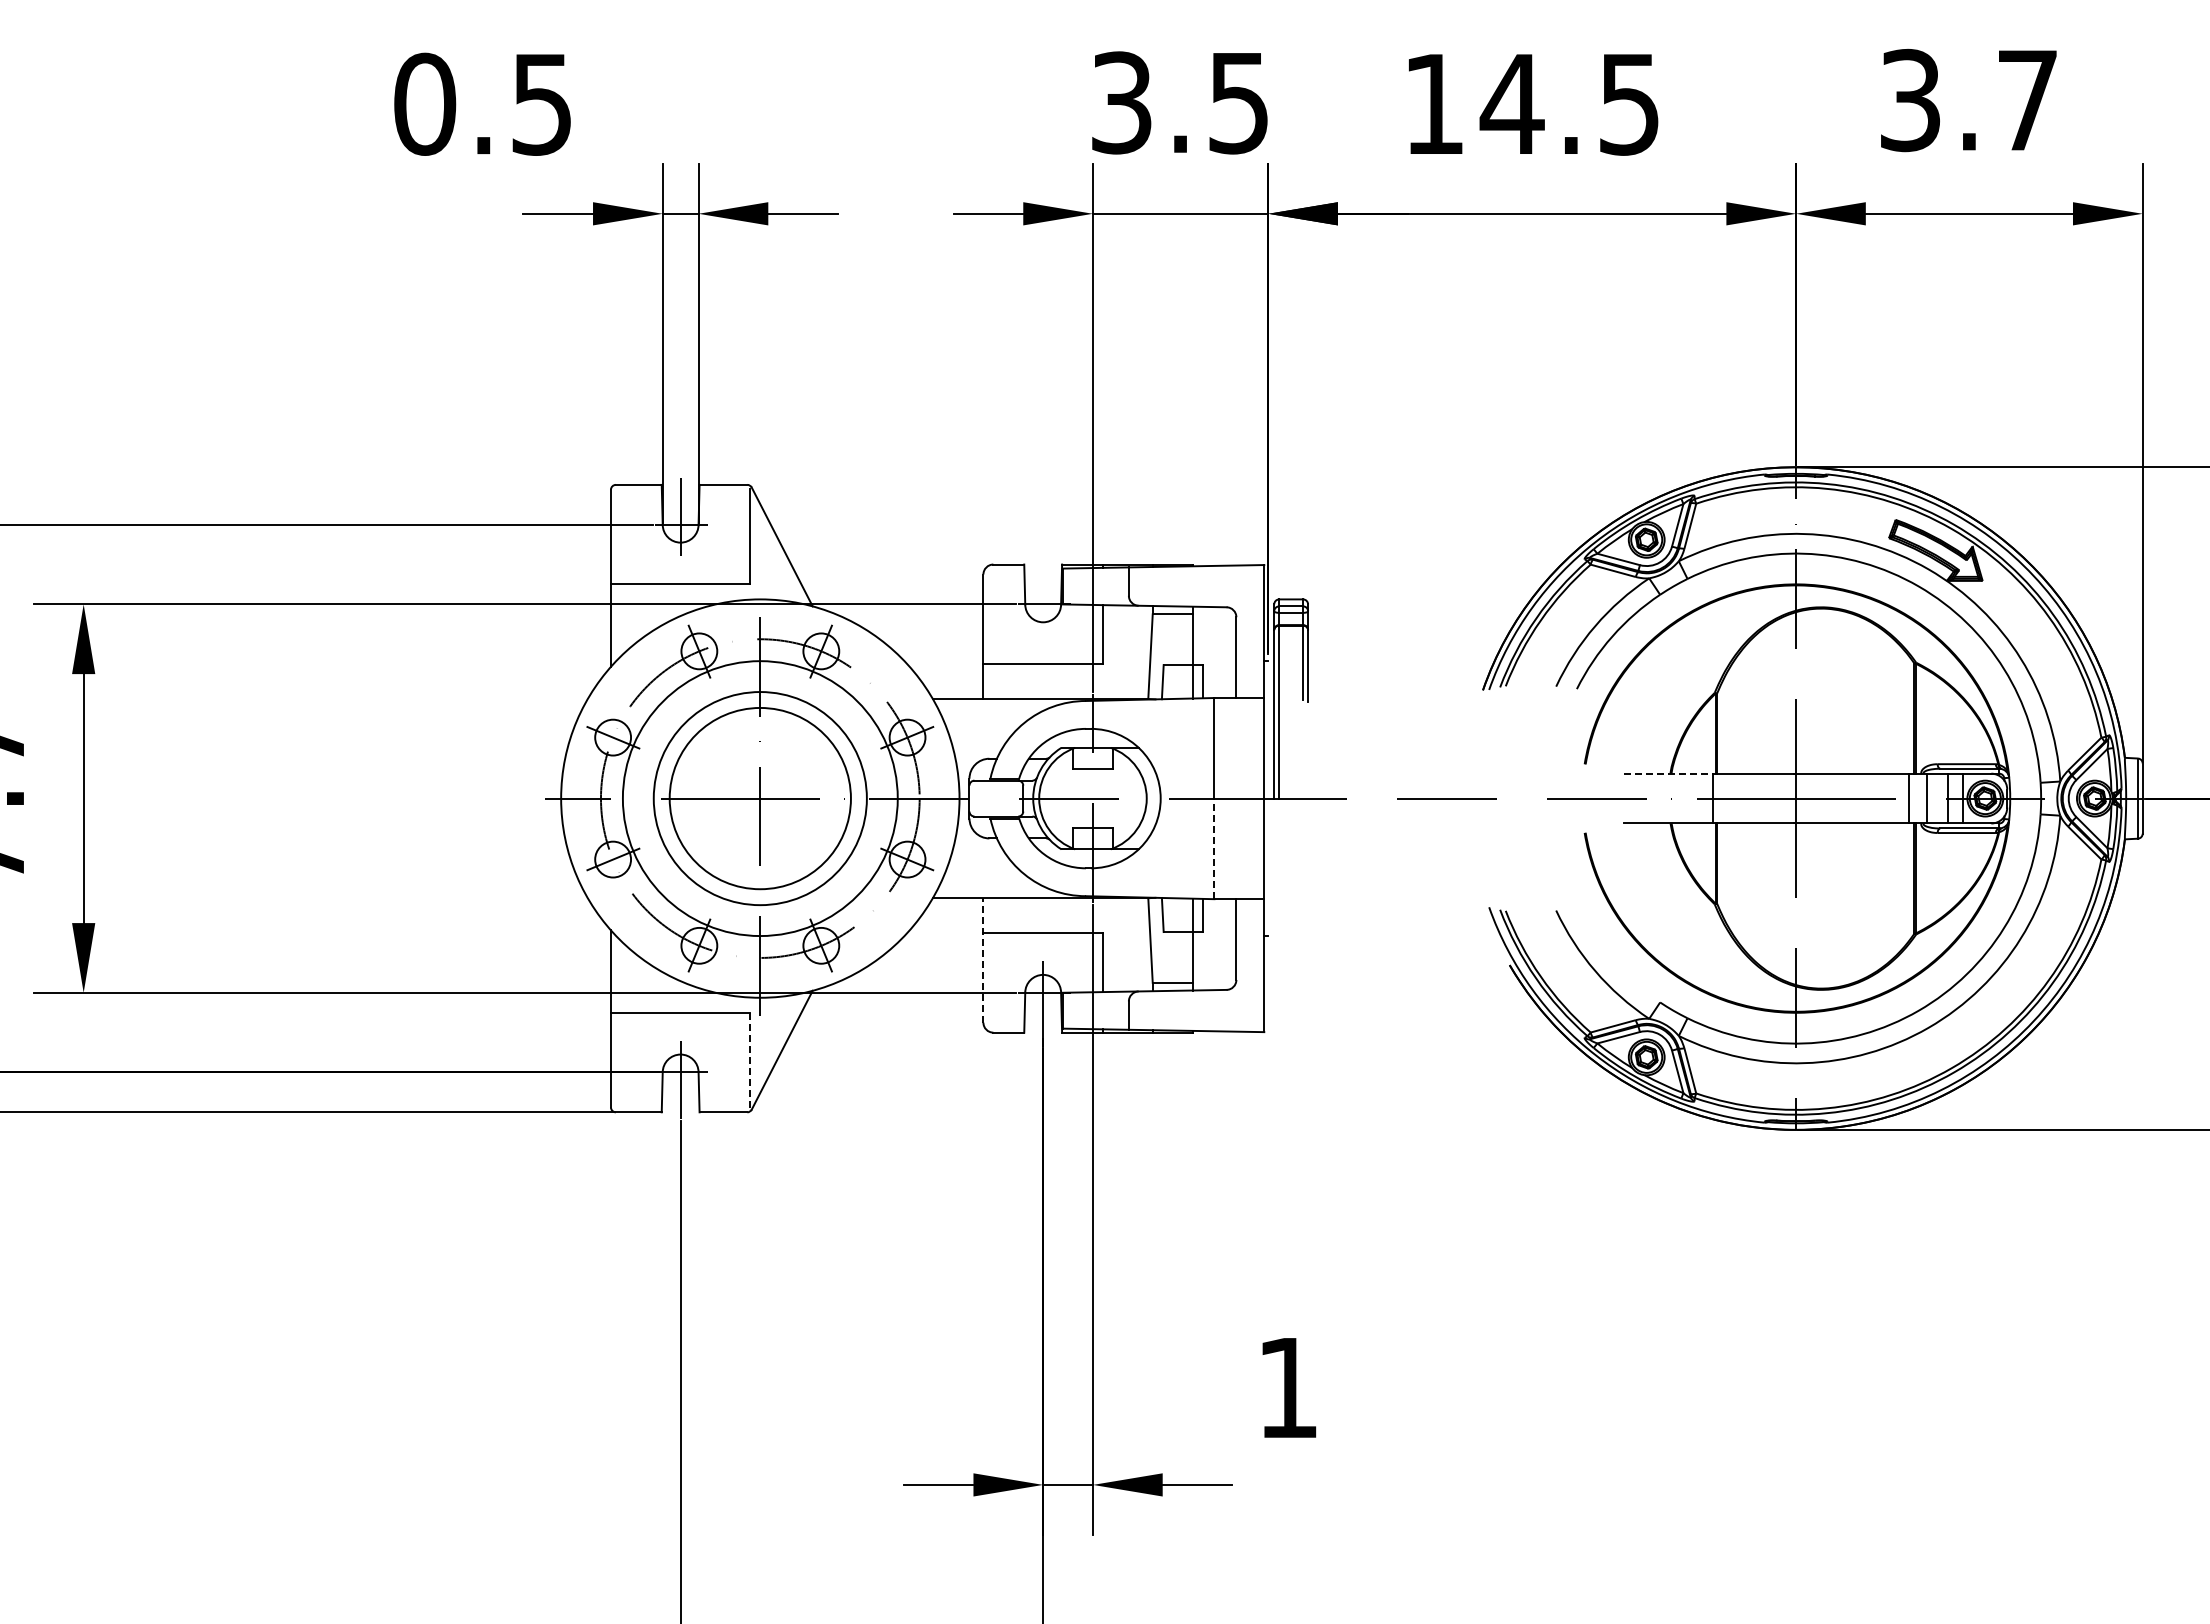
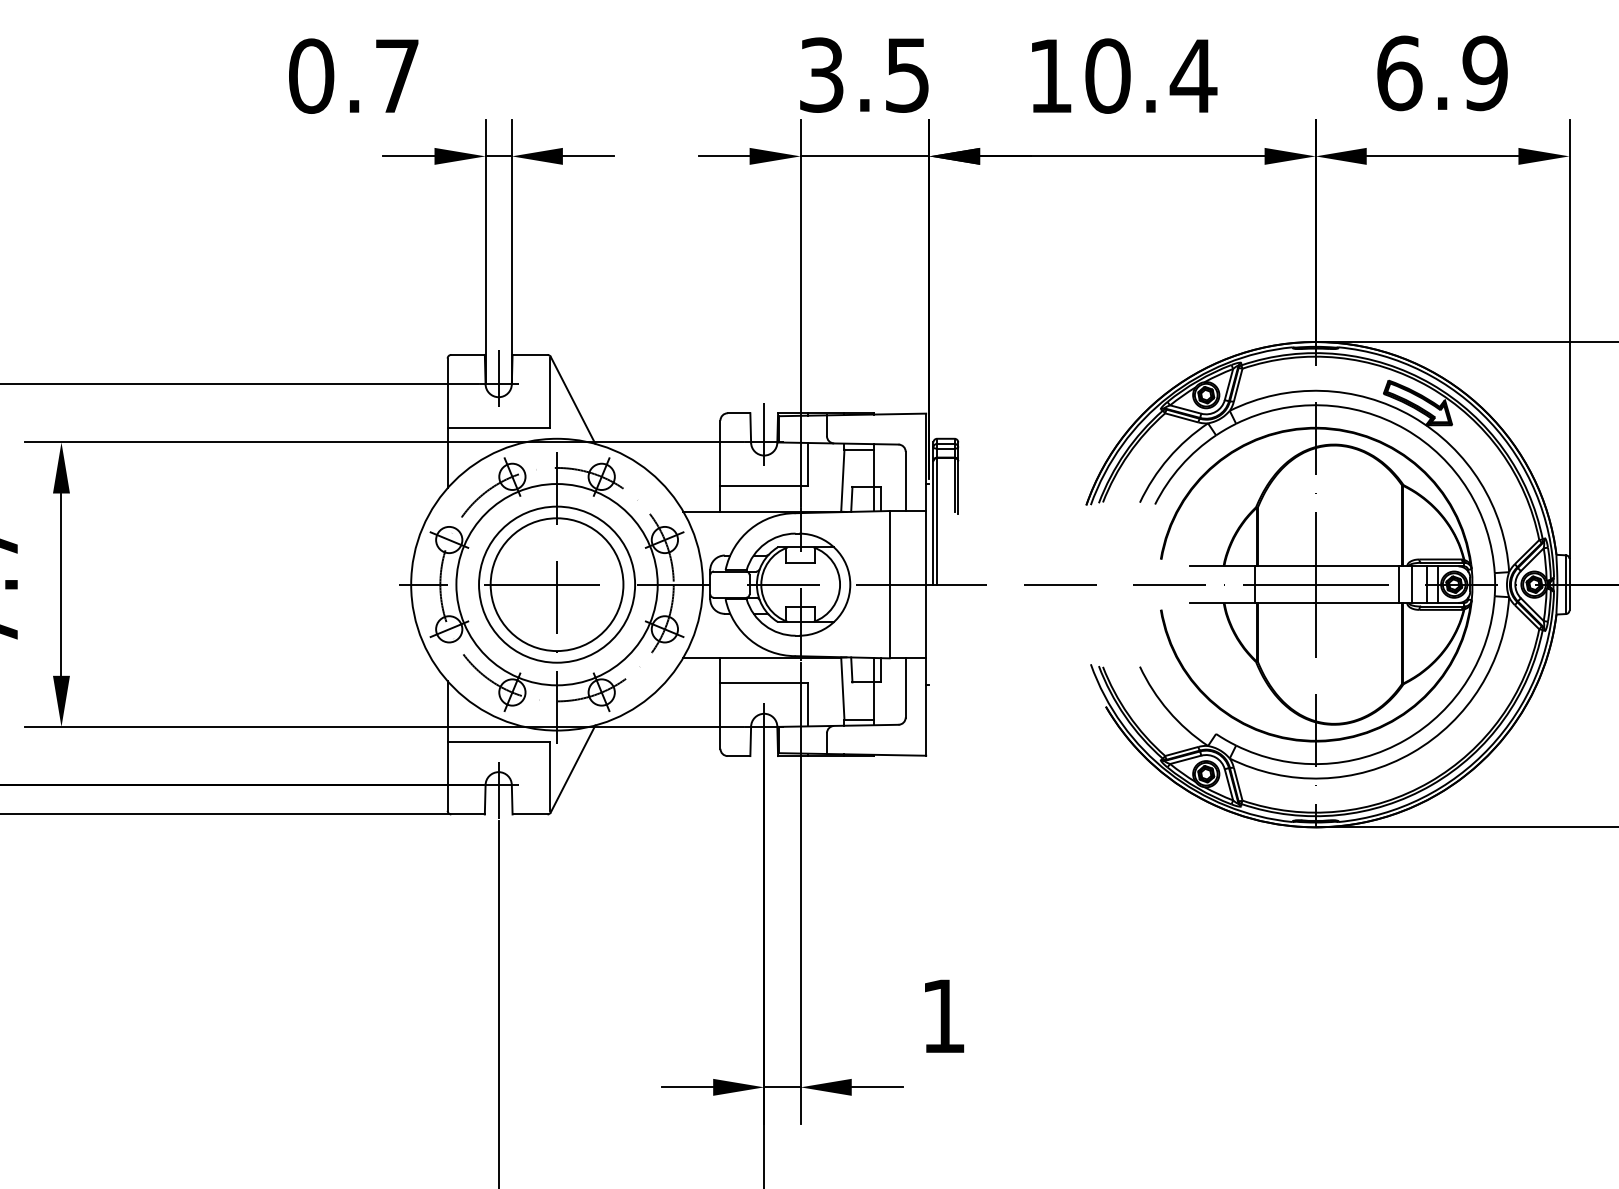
text: (1969, 100) -> (1442, 73), 3.7 -> 6.9
text: (1570, 103) -> (1150, 75), 14.5 -> 10.4
text: (541, 104) -> (396, 76), 0.5 -> 0.7
line: (1043, 592) -> (764, 433), added
line: (1668, 773) -> (1222, 566), dashed -> solid
line: (1214, 848) -> (889, 621), dashed -> solid
line: (983, 959) -> (720, 702), dashed -> solid
line: (750, 1060) -> (549, 776), dashed -> solid

